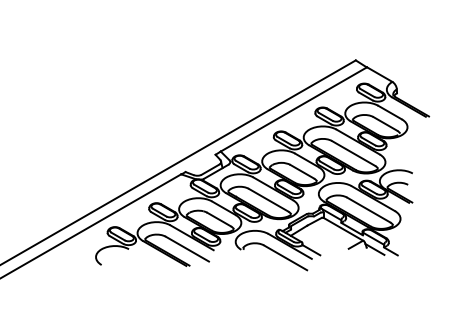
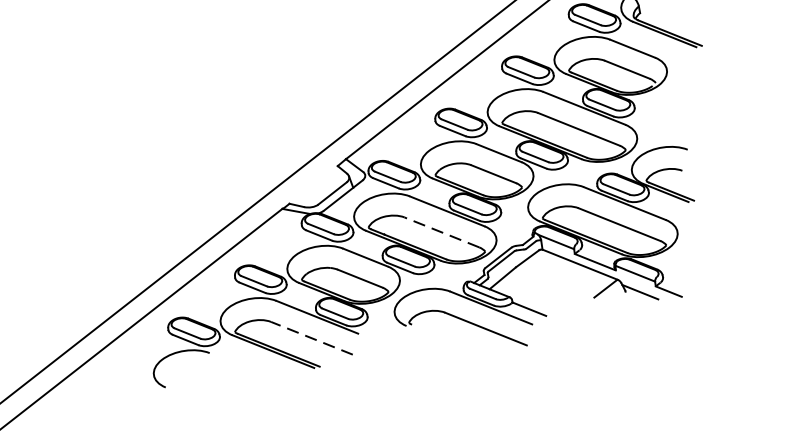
line: (268, 200) -> (441, 232), solid -> dashed
line: (187, 249) -> (312, 338), solid -> dashed

